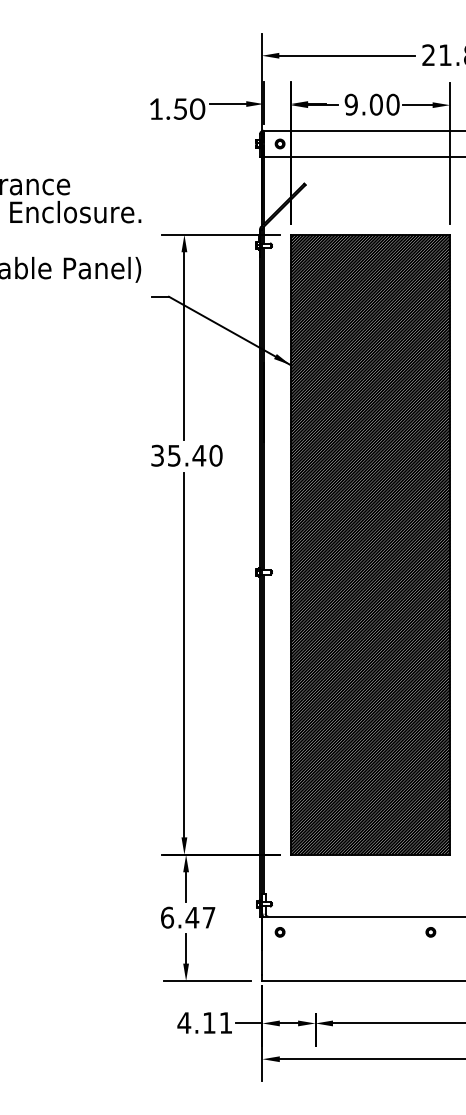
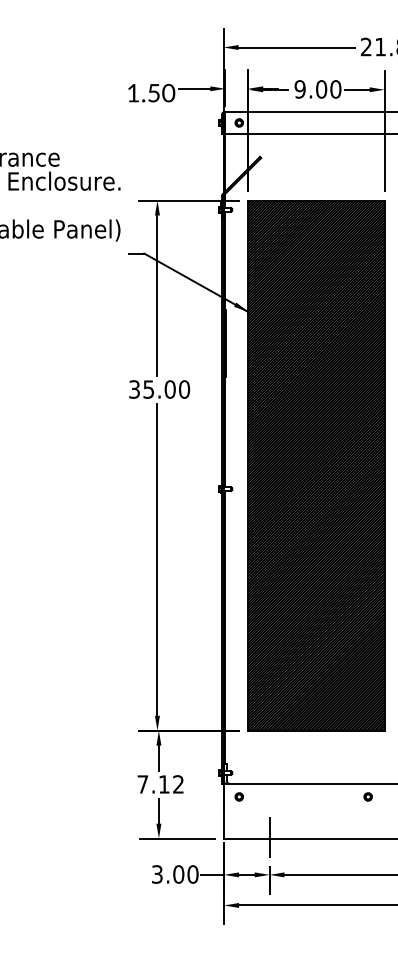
text: (199, 455) -> (170, 389), 35.40 -> 35.00
text: (187, 917) -> (160, 784), 6.47 -> 7.12
line: (315, 978) -> (269, 836), added
text: (204, 1023) -> (174, 874), 4.11 -> 3.00

